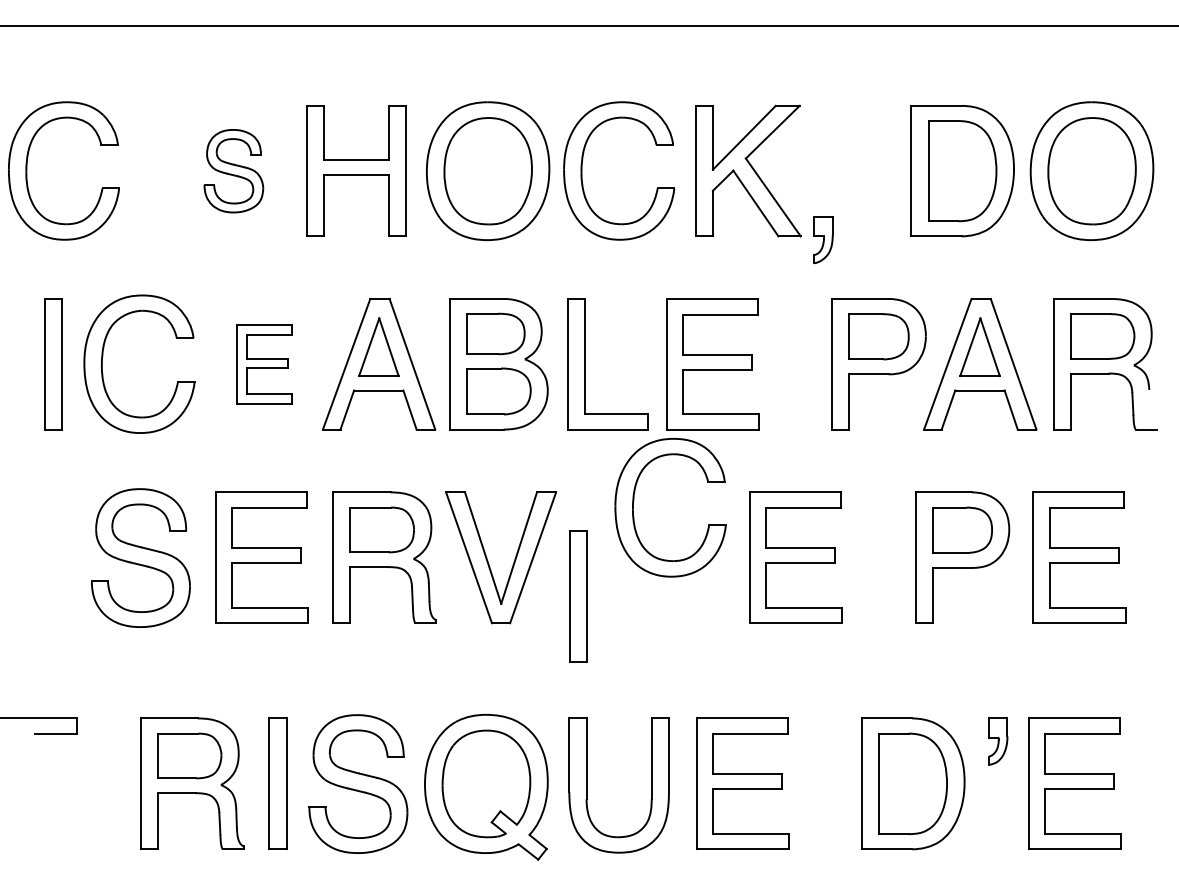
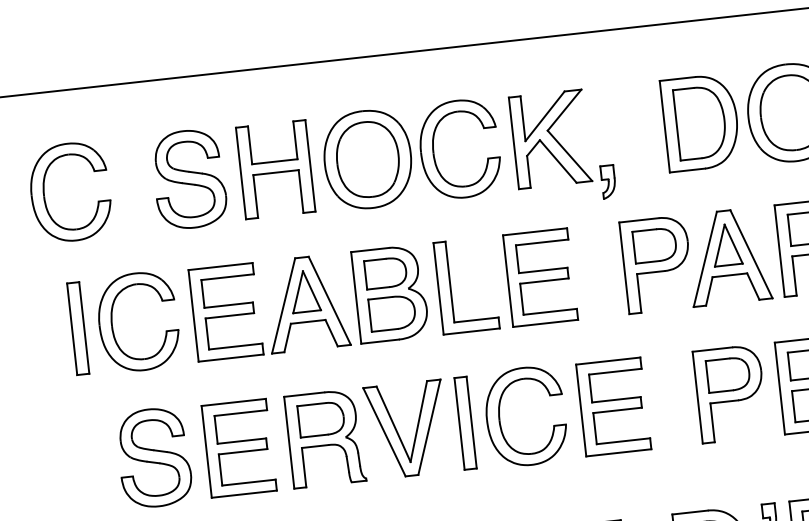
part: (233, 170) -> (189, 178), size x1.67
part: (264, 364) -> (226, 312), size x1.67
part: (634, 501) -> (500, 414), moved
part: (578, 596) -> (465, 423), moved

